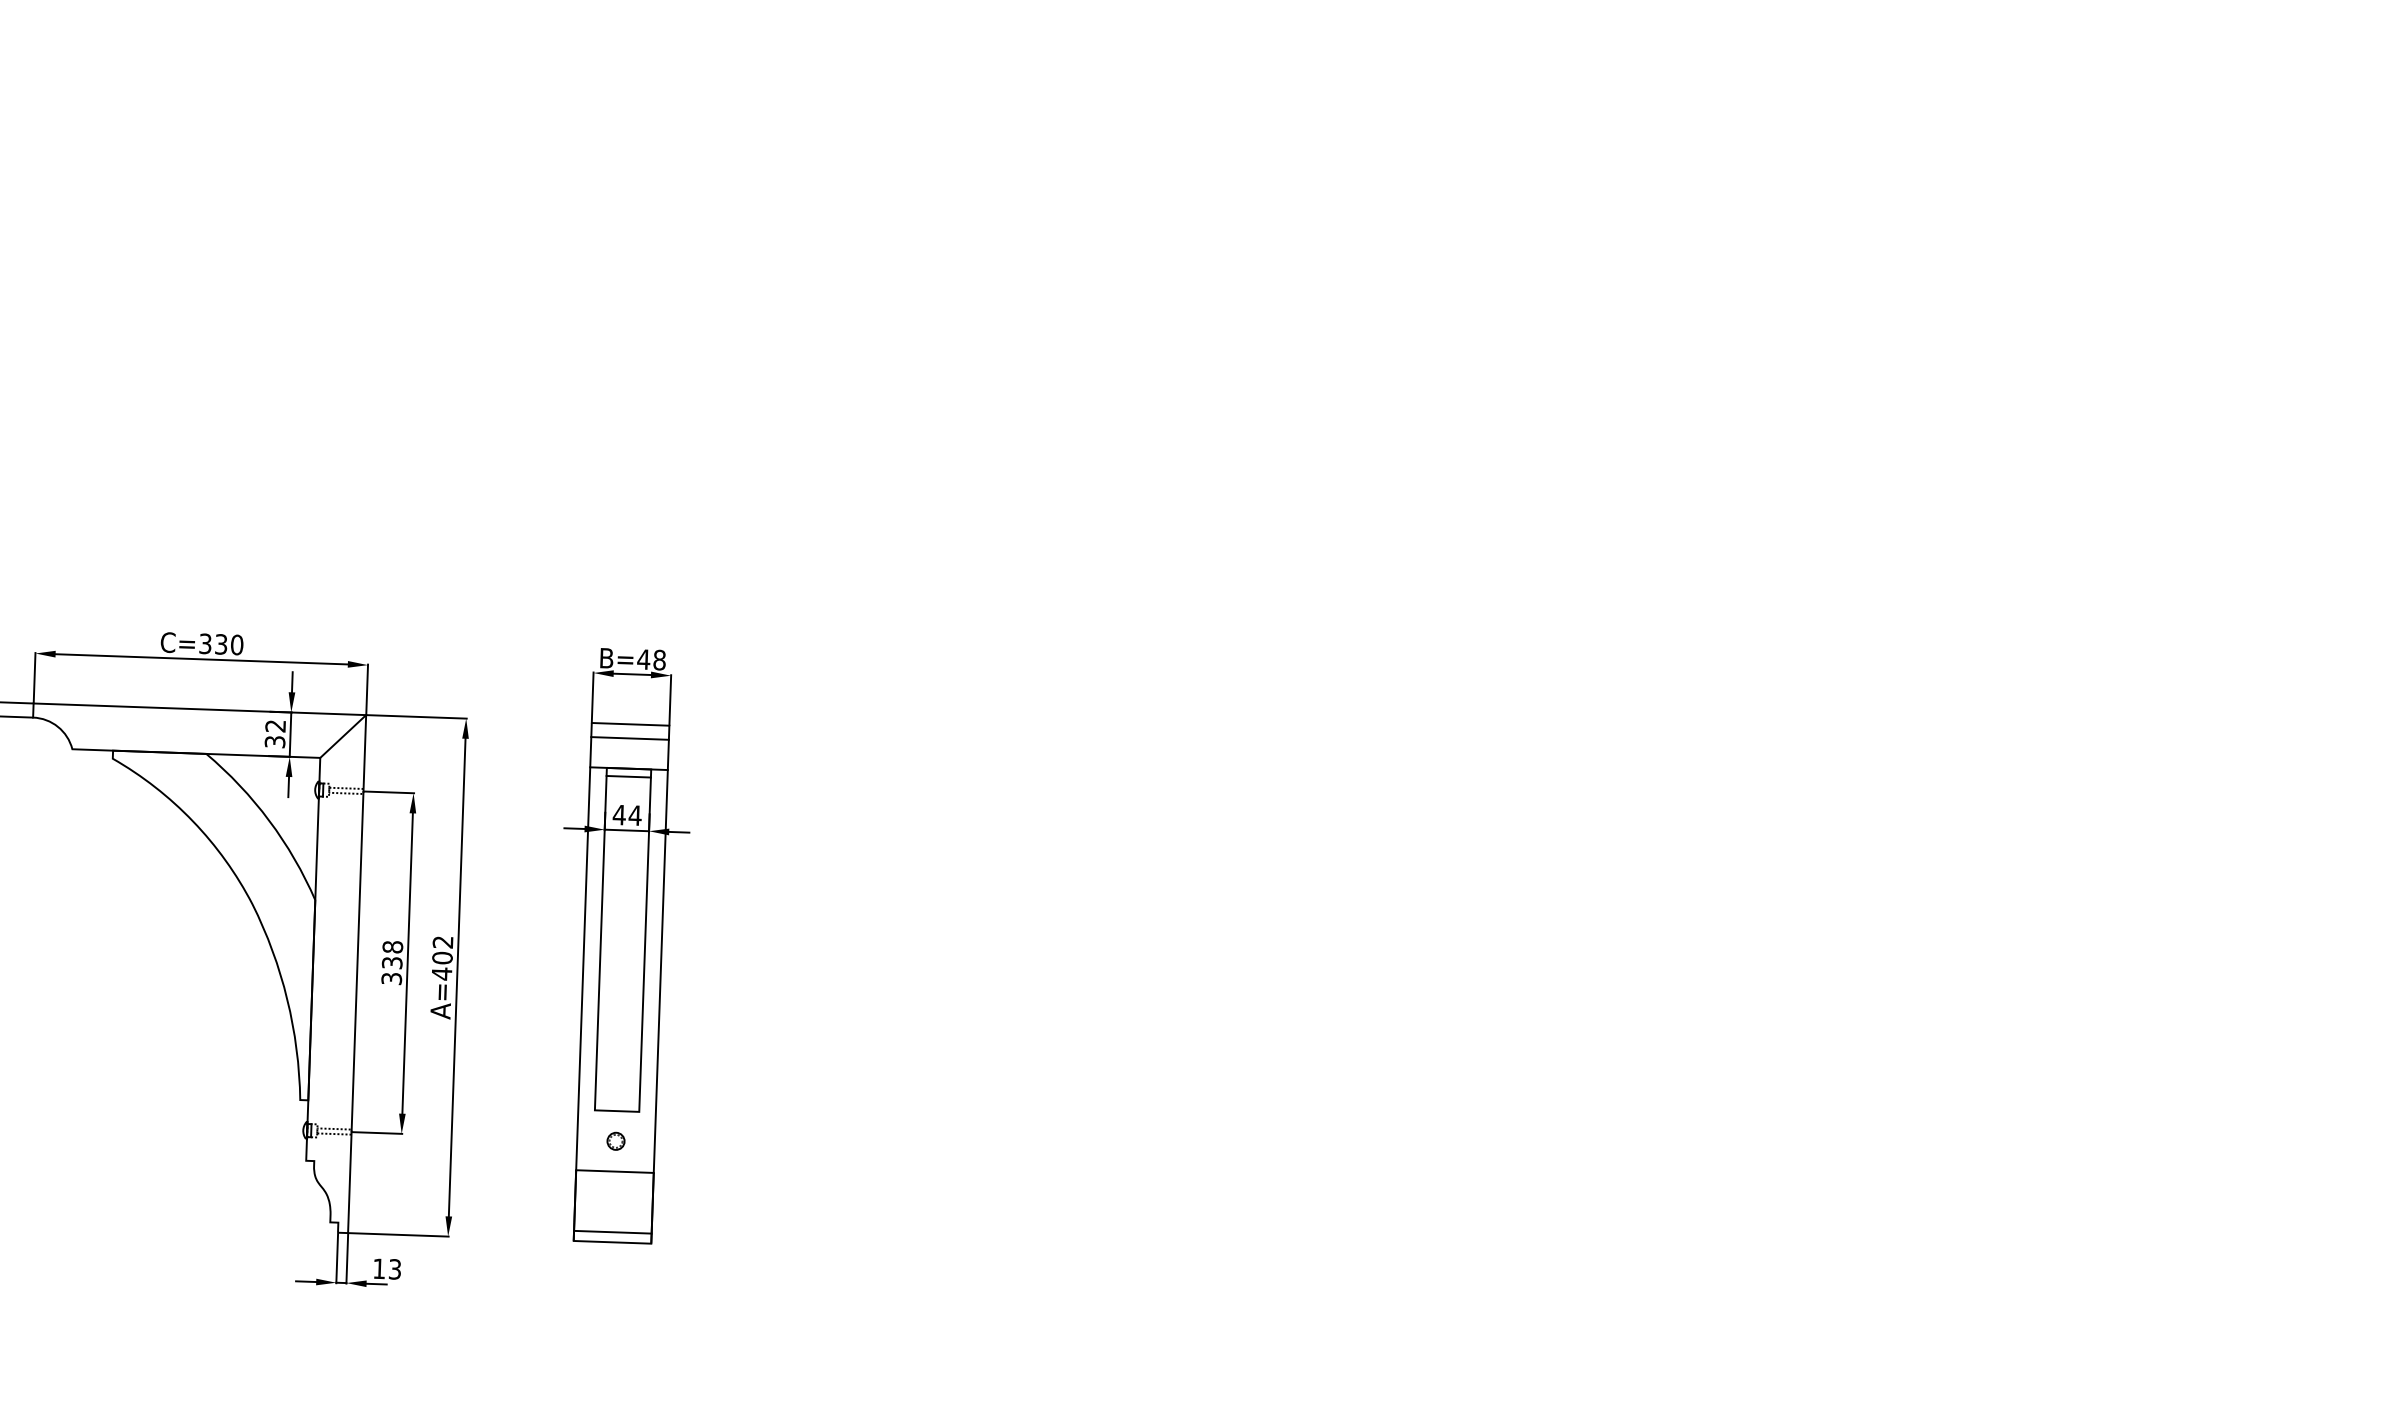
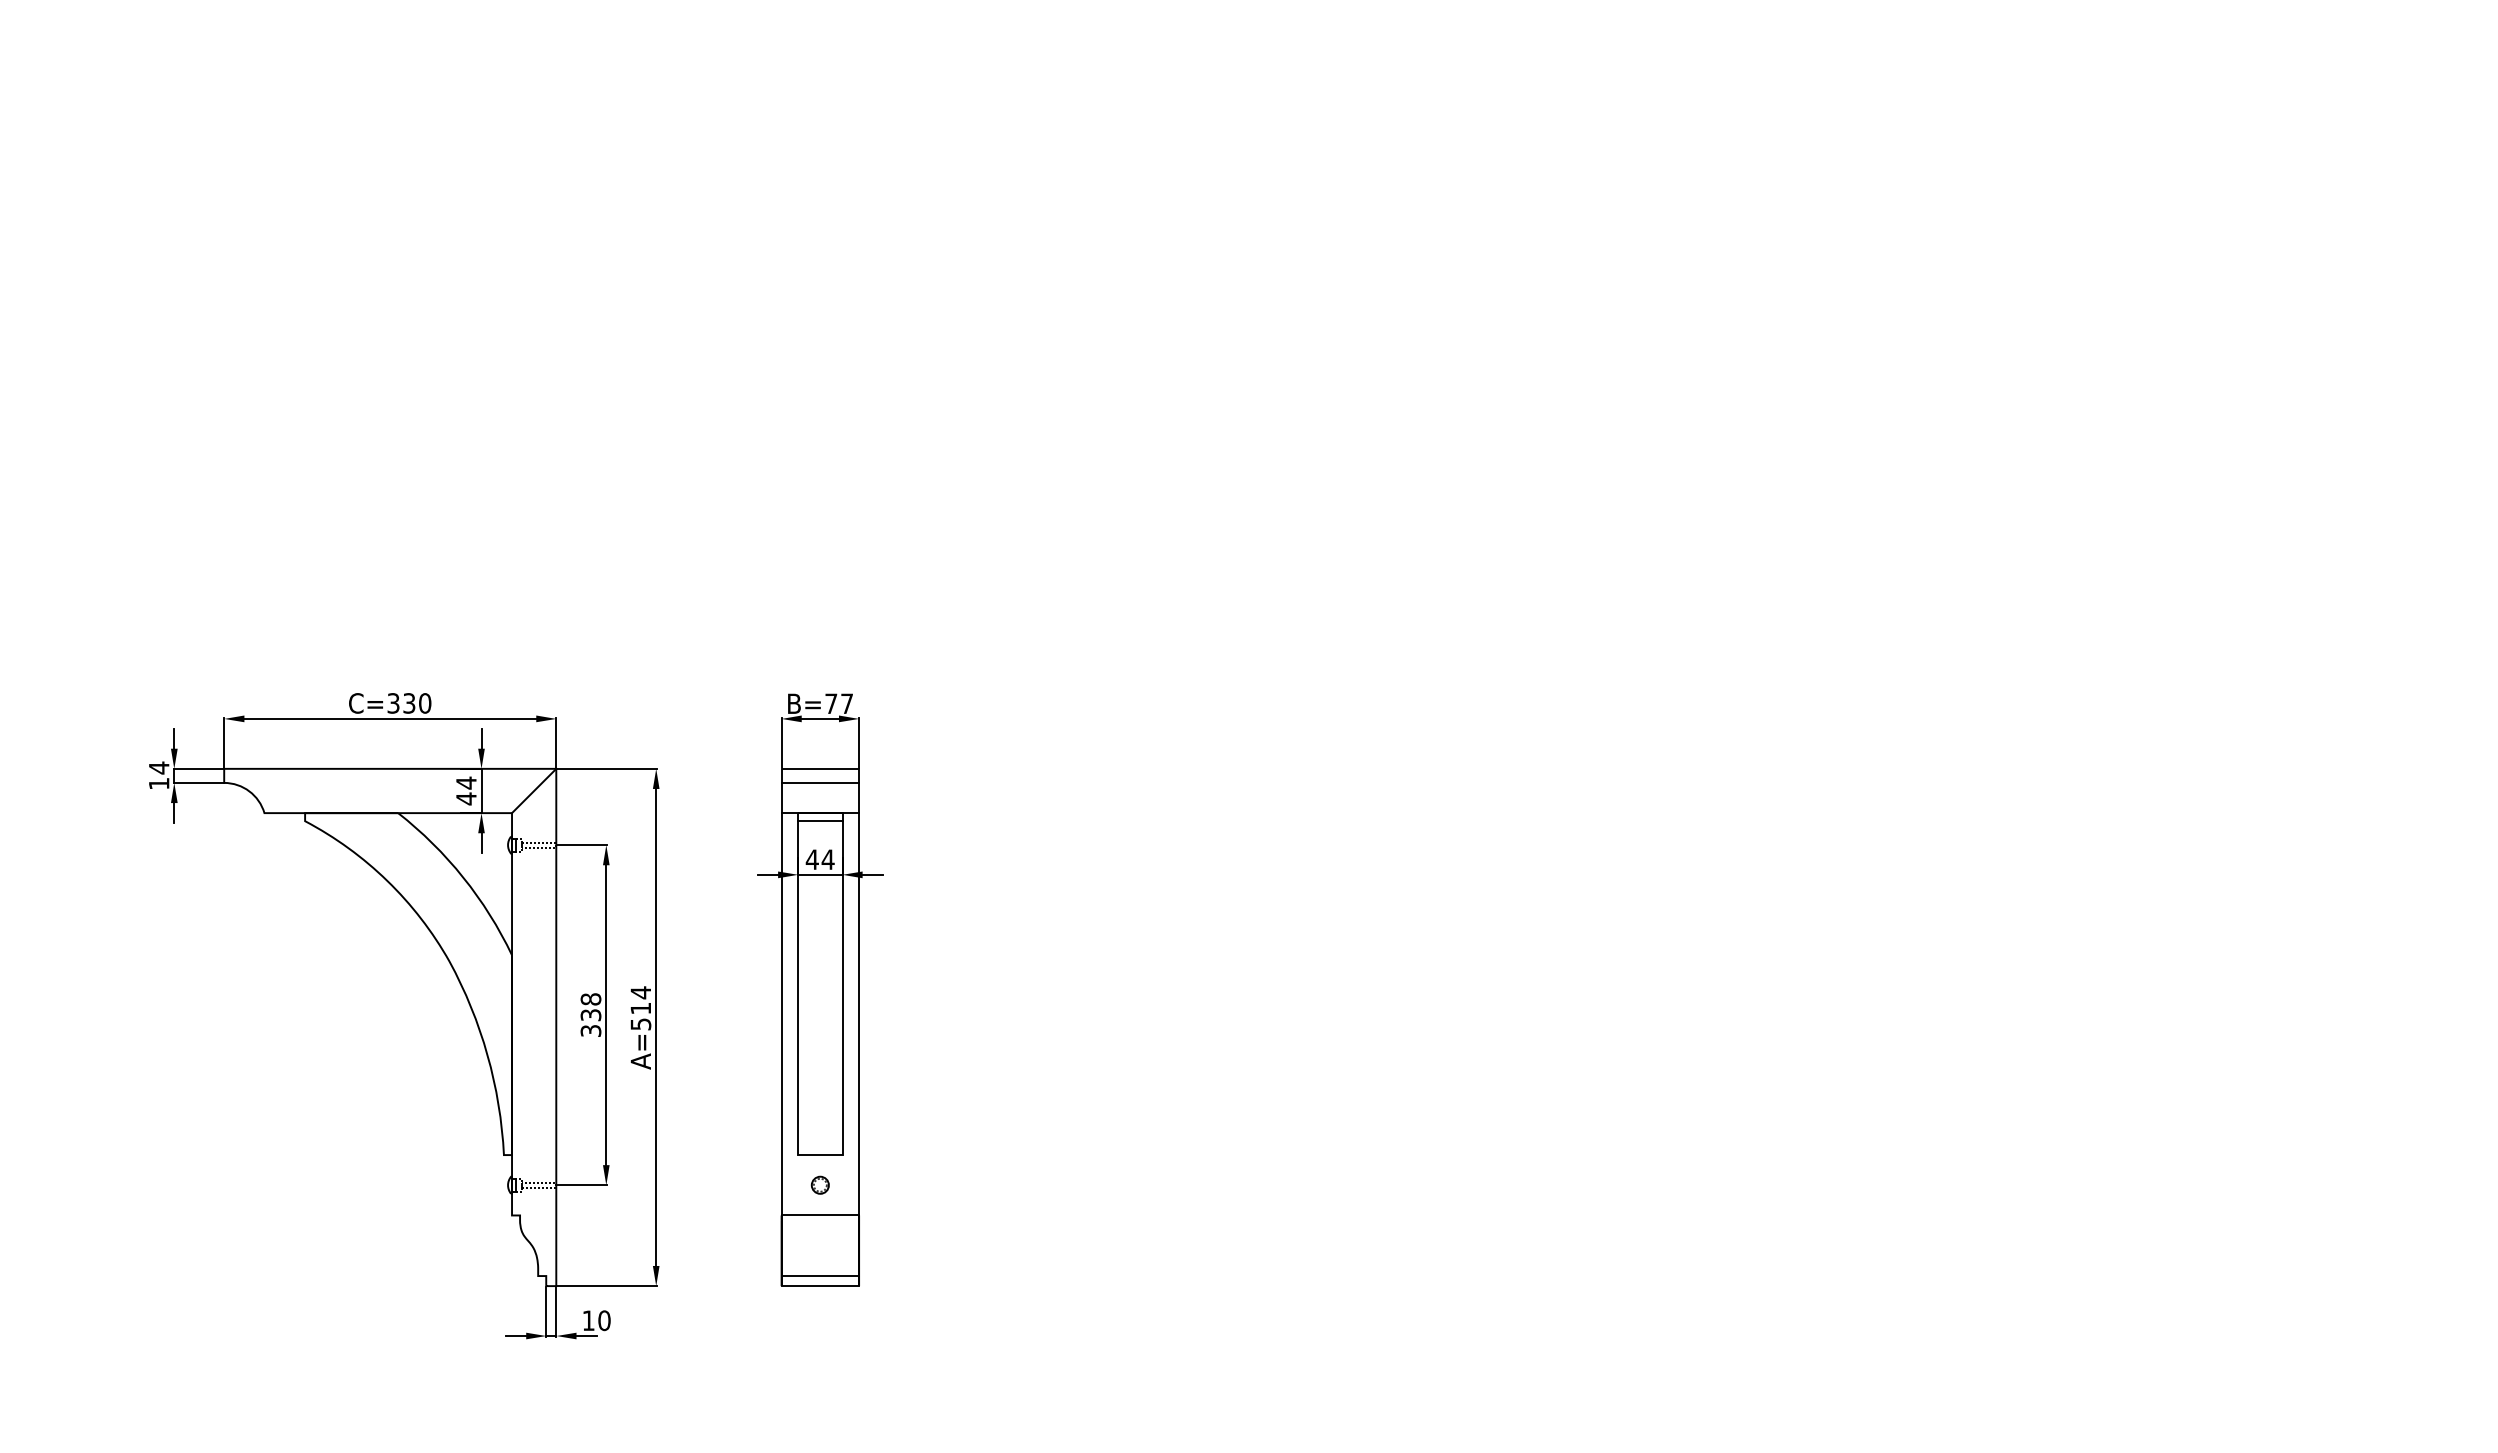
text: (651, 659) -> (838, 703), B=48 -> B=77
text: (275, 733) -> (466, 790), 32 -> 44
text: (442, 958) -> (640, 1008), A=402 -> A=514
text: (395, 1269) -> (604, 1320), 13 -> 10

